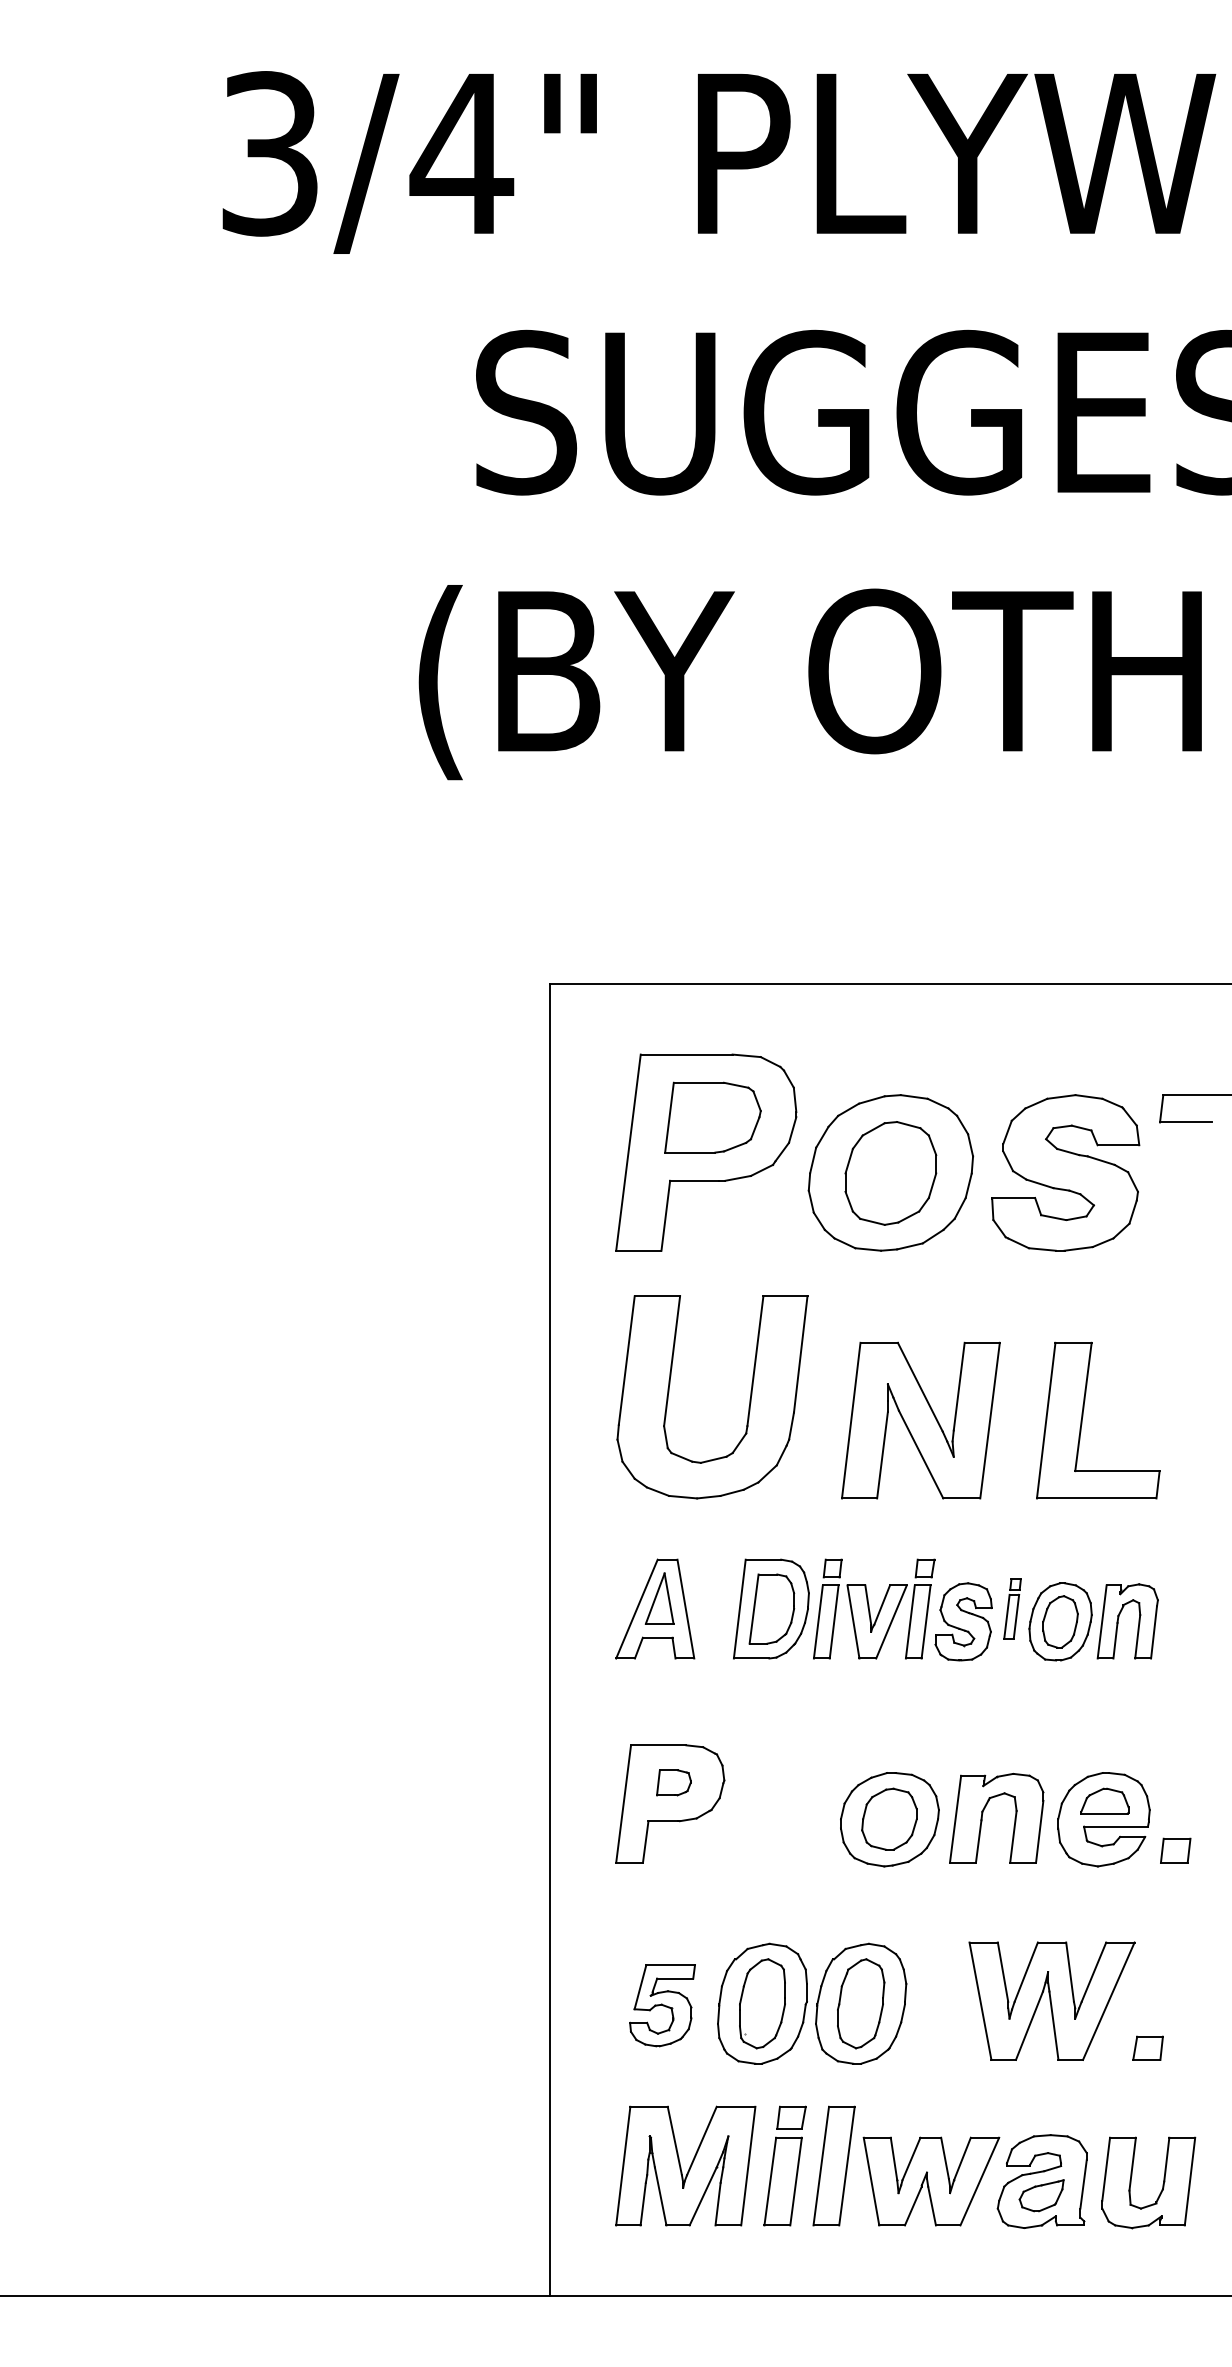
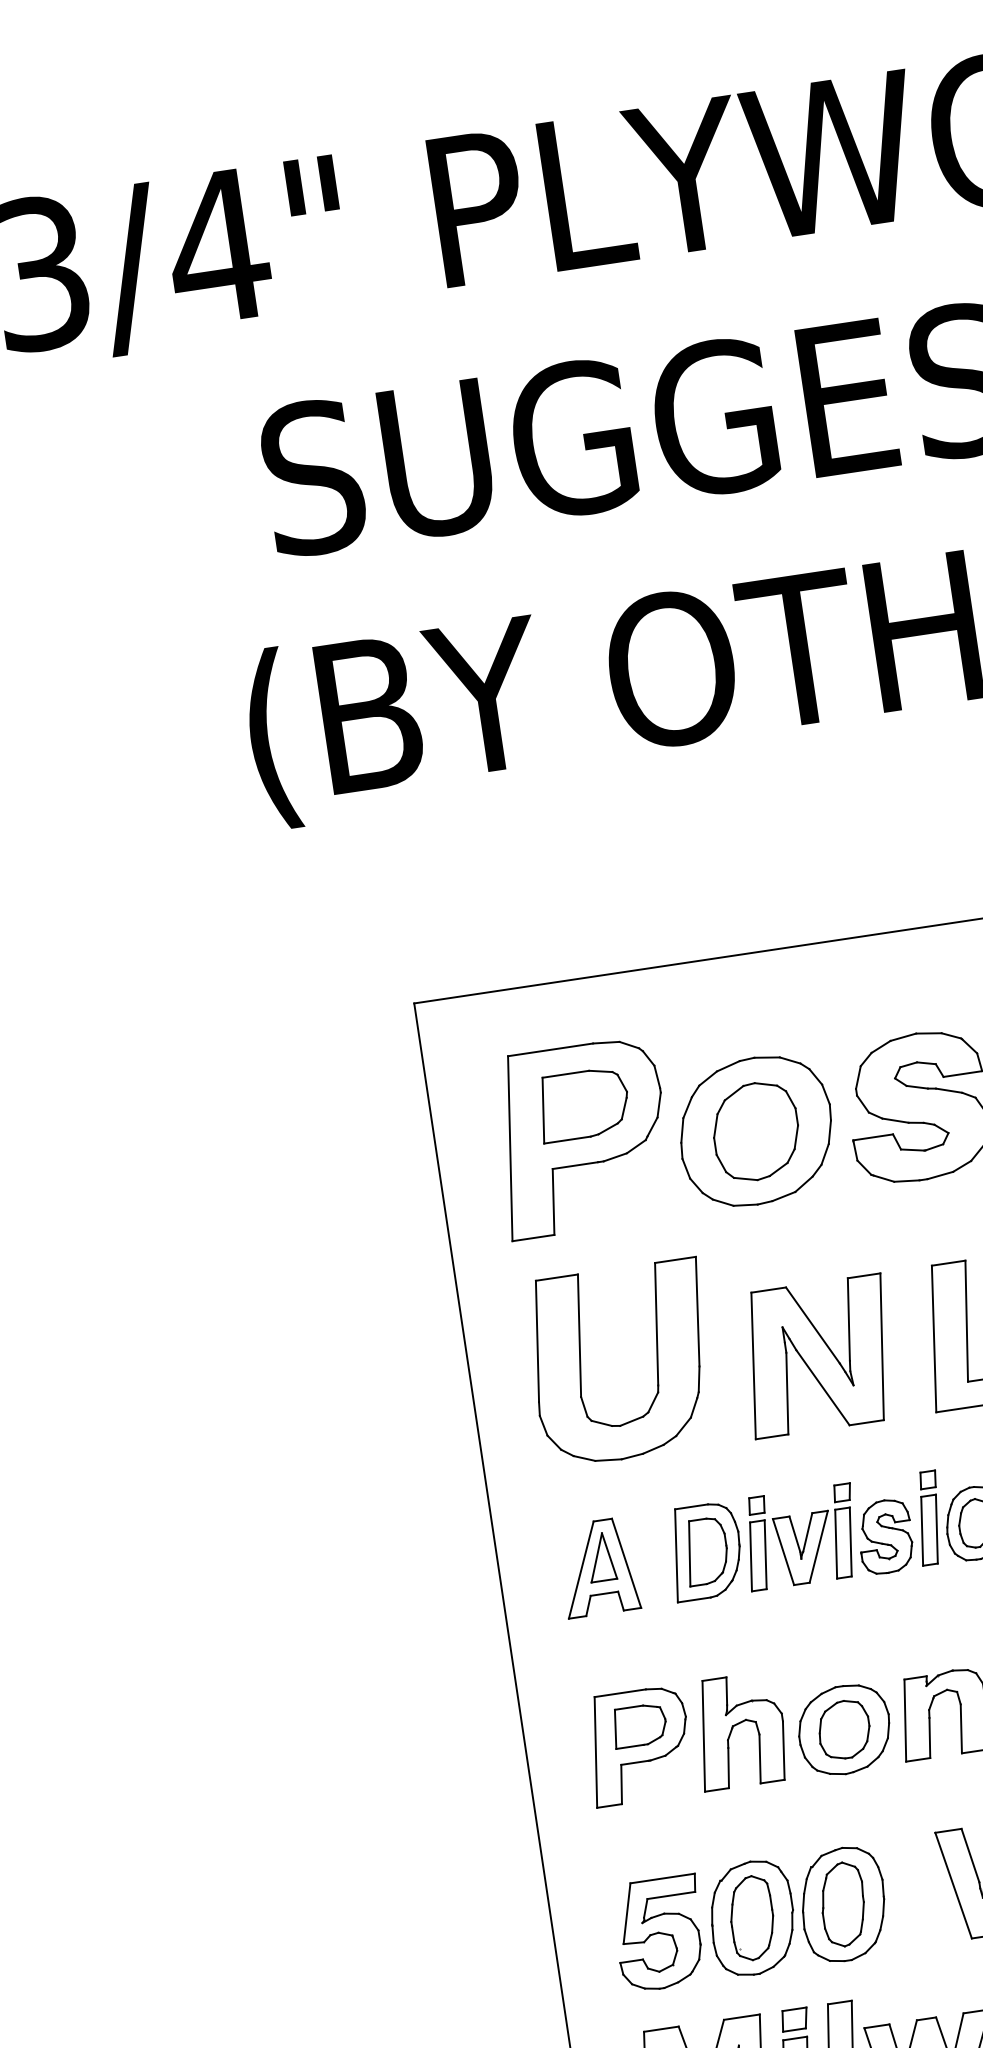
part: (1012, 1608) -> (928, 1517), size x1.67
part: (673, 1782) -> (639, 1725), size x1.67
part: (778, 1797) -> (738, 1724), added
part: (662, 2005) -> (659, 1933), size x1.43

